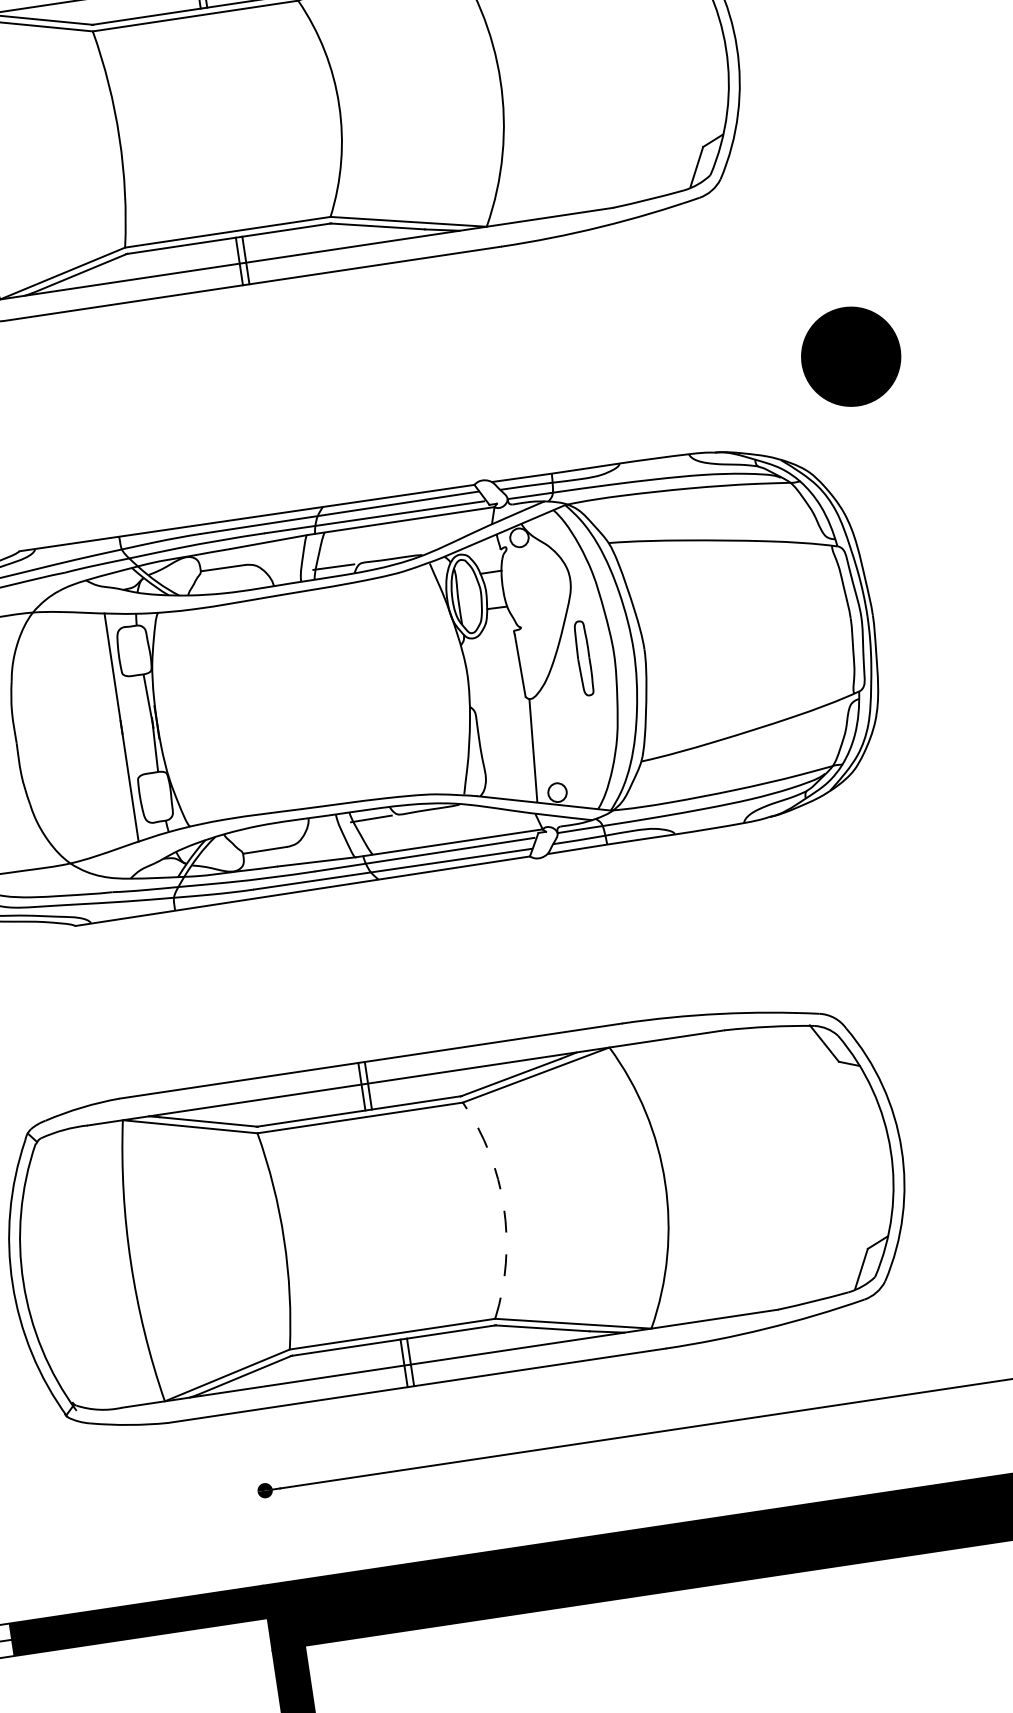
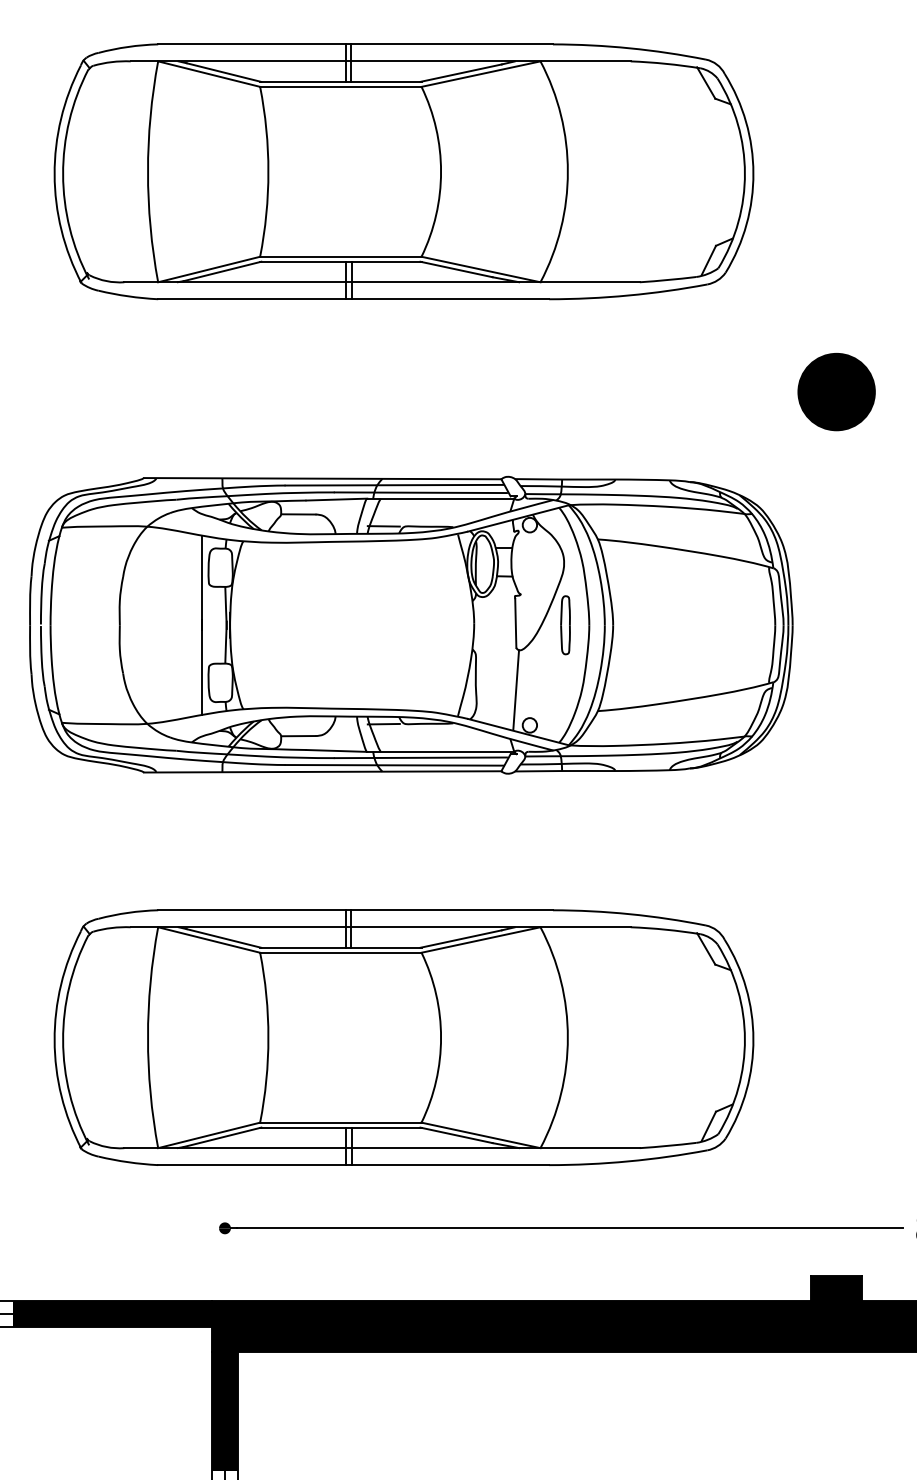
part: (851, 357) -> (836, 392), moved
arc: (504, 1206) -> (441, 1037), dashed -> solid

